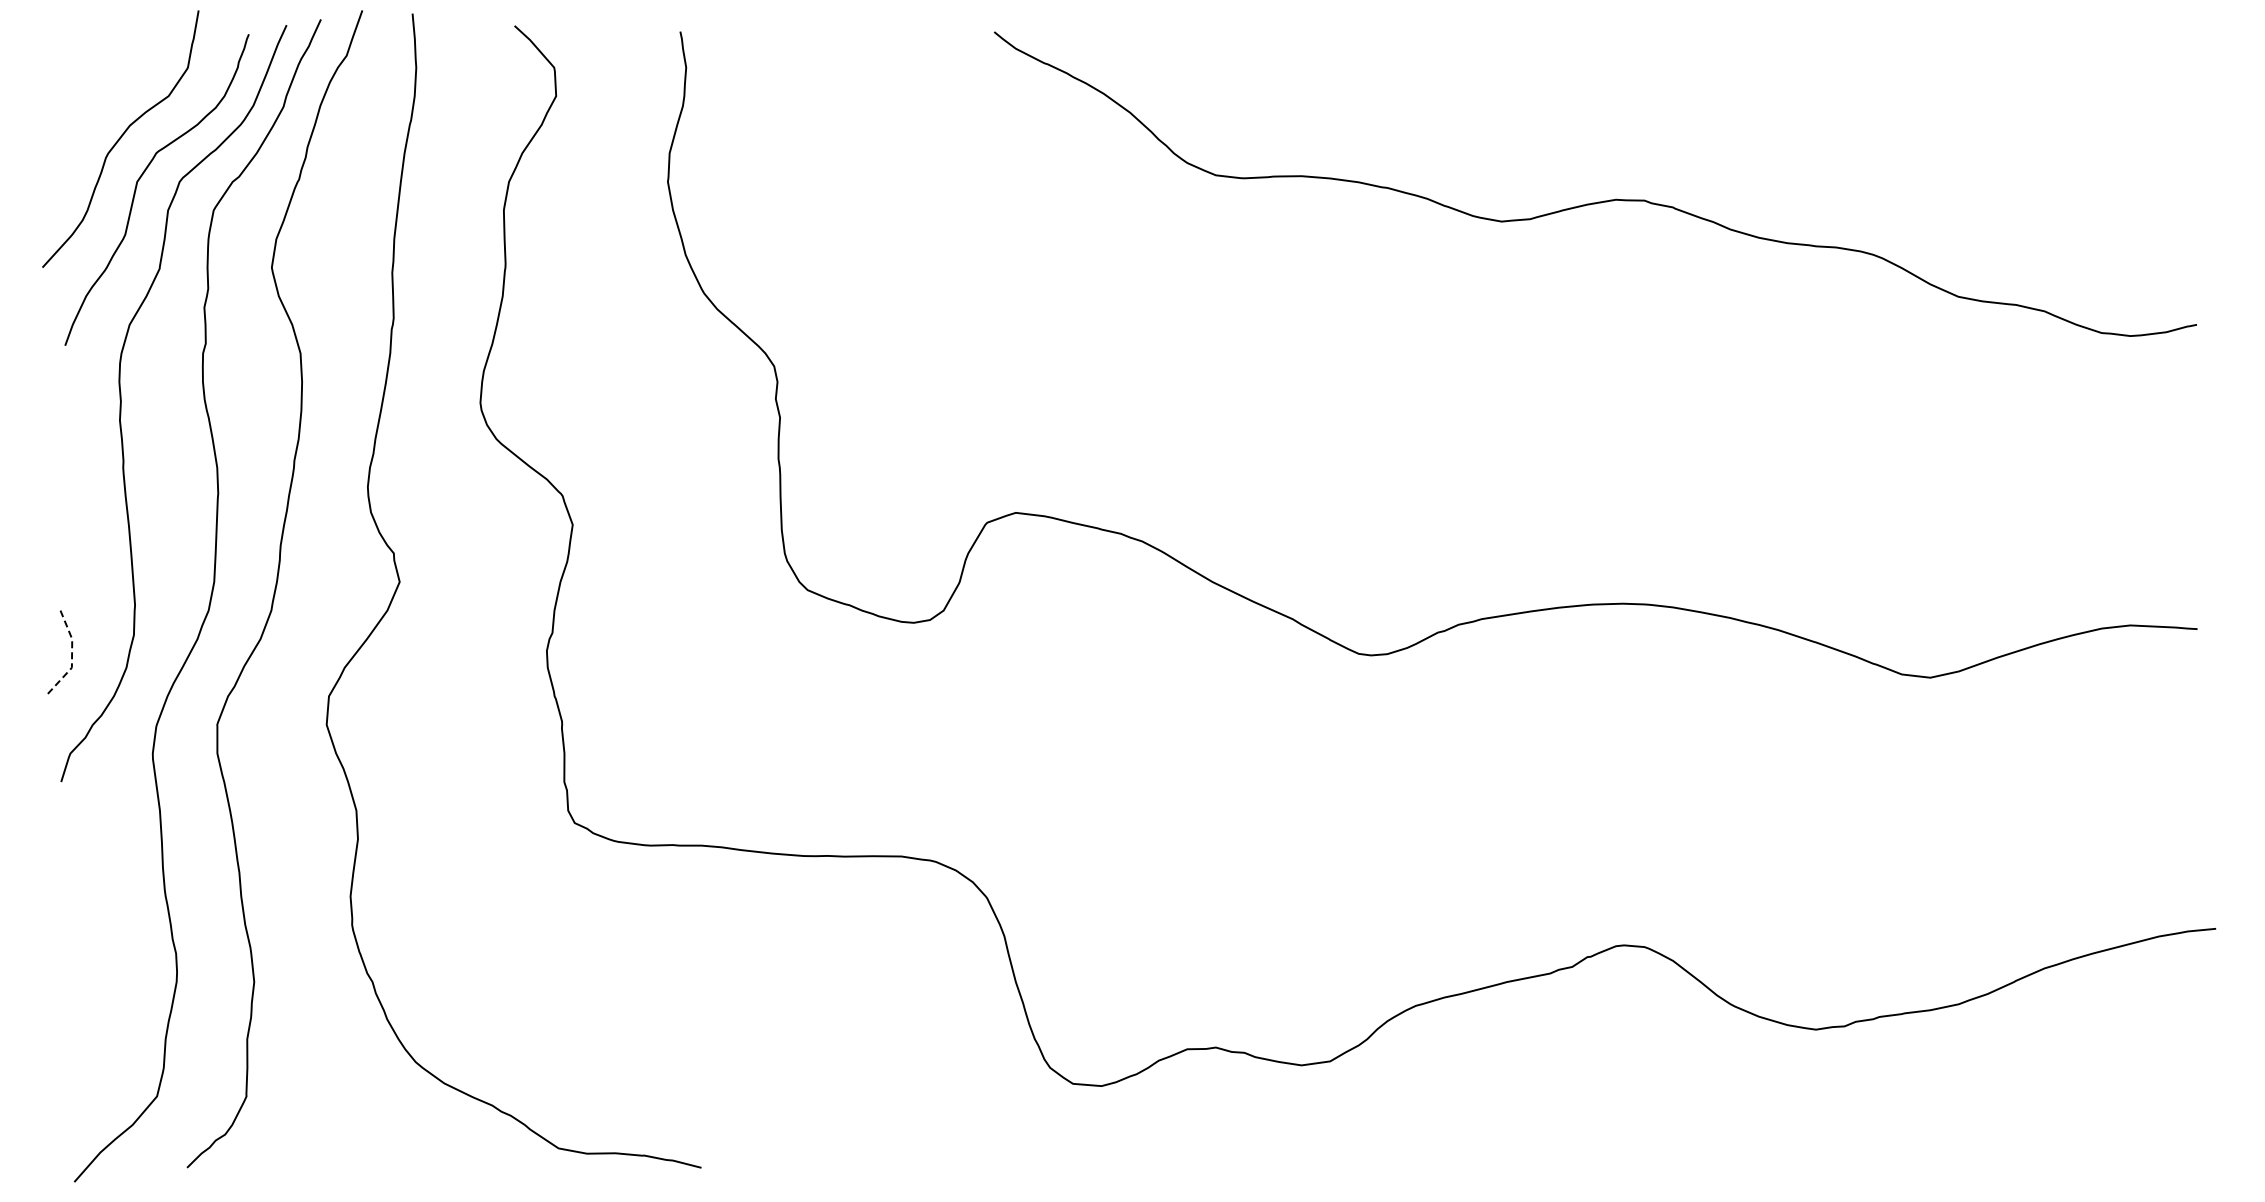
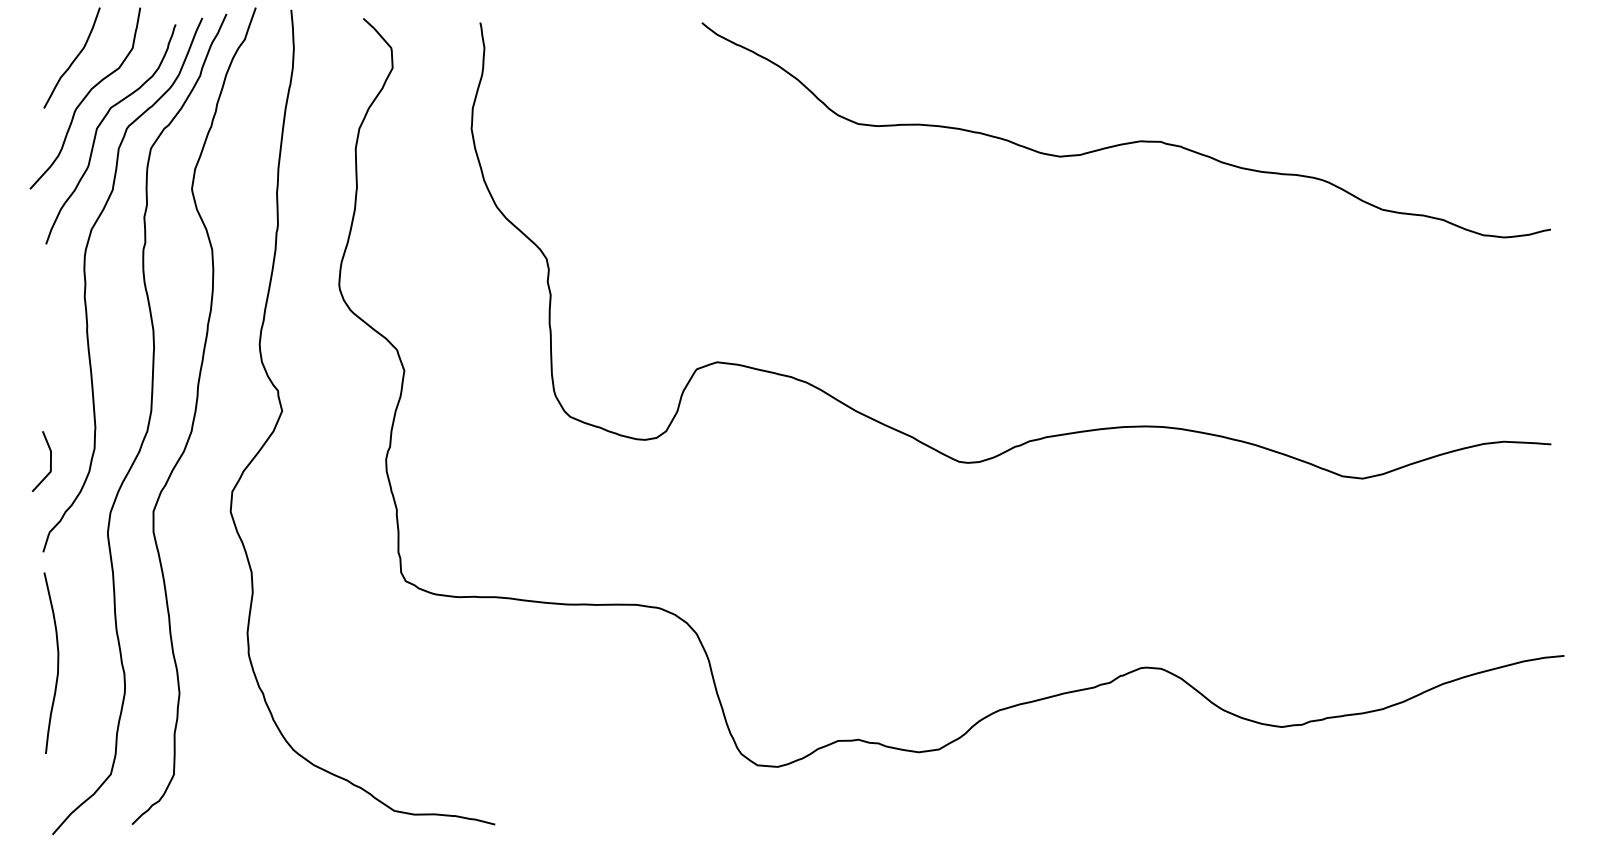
curve: (104, 84) -> (73, 59), added
line: (72, 657) -> (51, 464), dashed -> solid
curve: (81, 938) -> (57, 662), added

